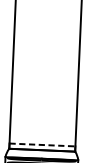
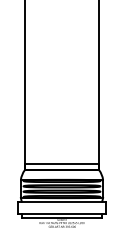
line: (42, 145) -> (62, 164), dashed -> solid

